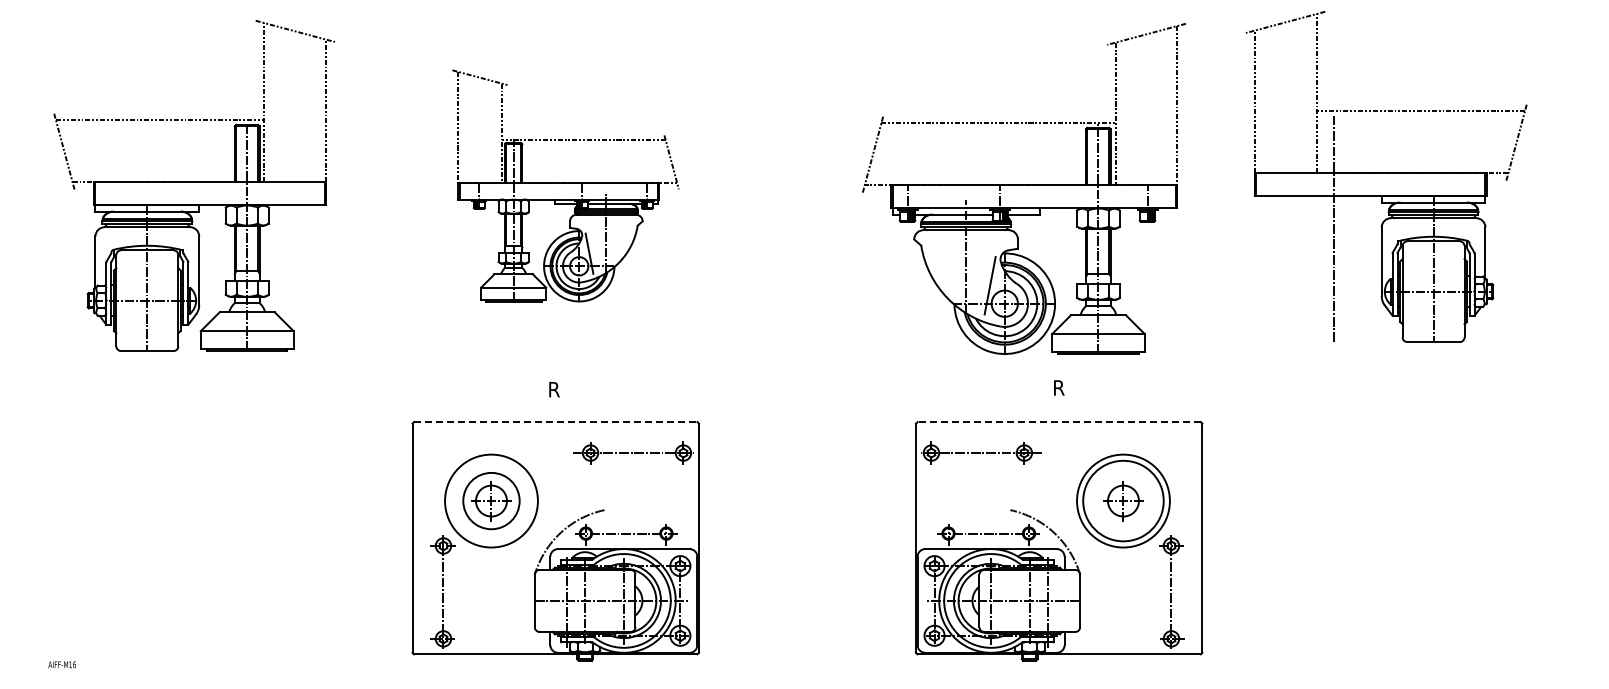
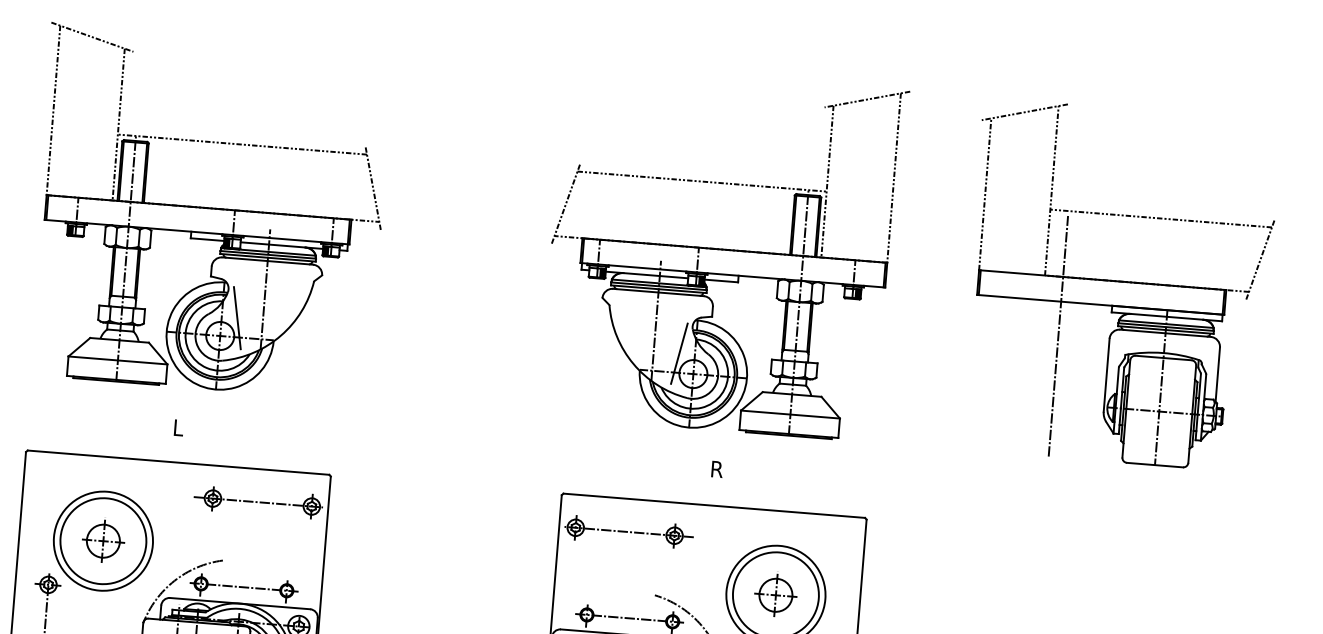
part: (1386, 176) -> (1119, 284), moved
part: (565, 185) -> (209, 211), size x1.43
part: (1024, 188) -> (724, 253), moved
text: (554, 389) -> (180, 427), R -> L
line: (555, 422) -> (178, 463), dashed -> solid
line: (1059, 422) -> (714, 506), dashed -> solid
circle: (491, 500) -> (103, 540), size x1.43

